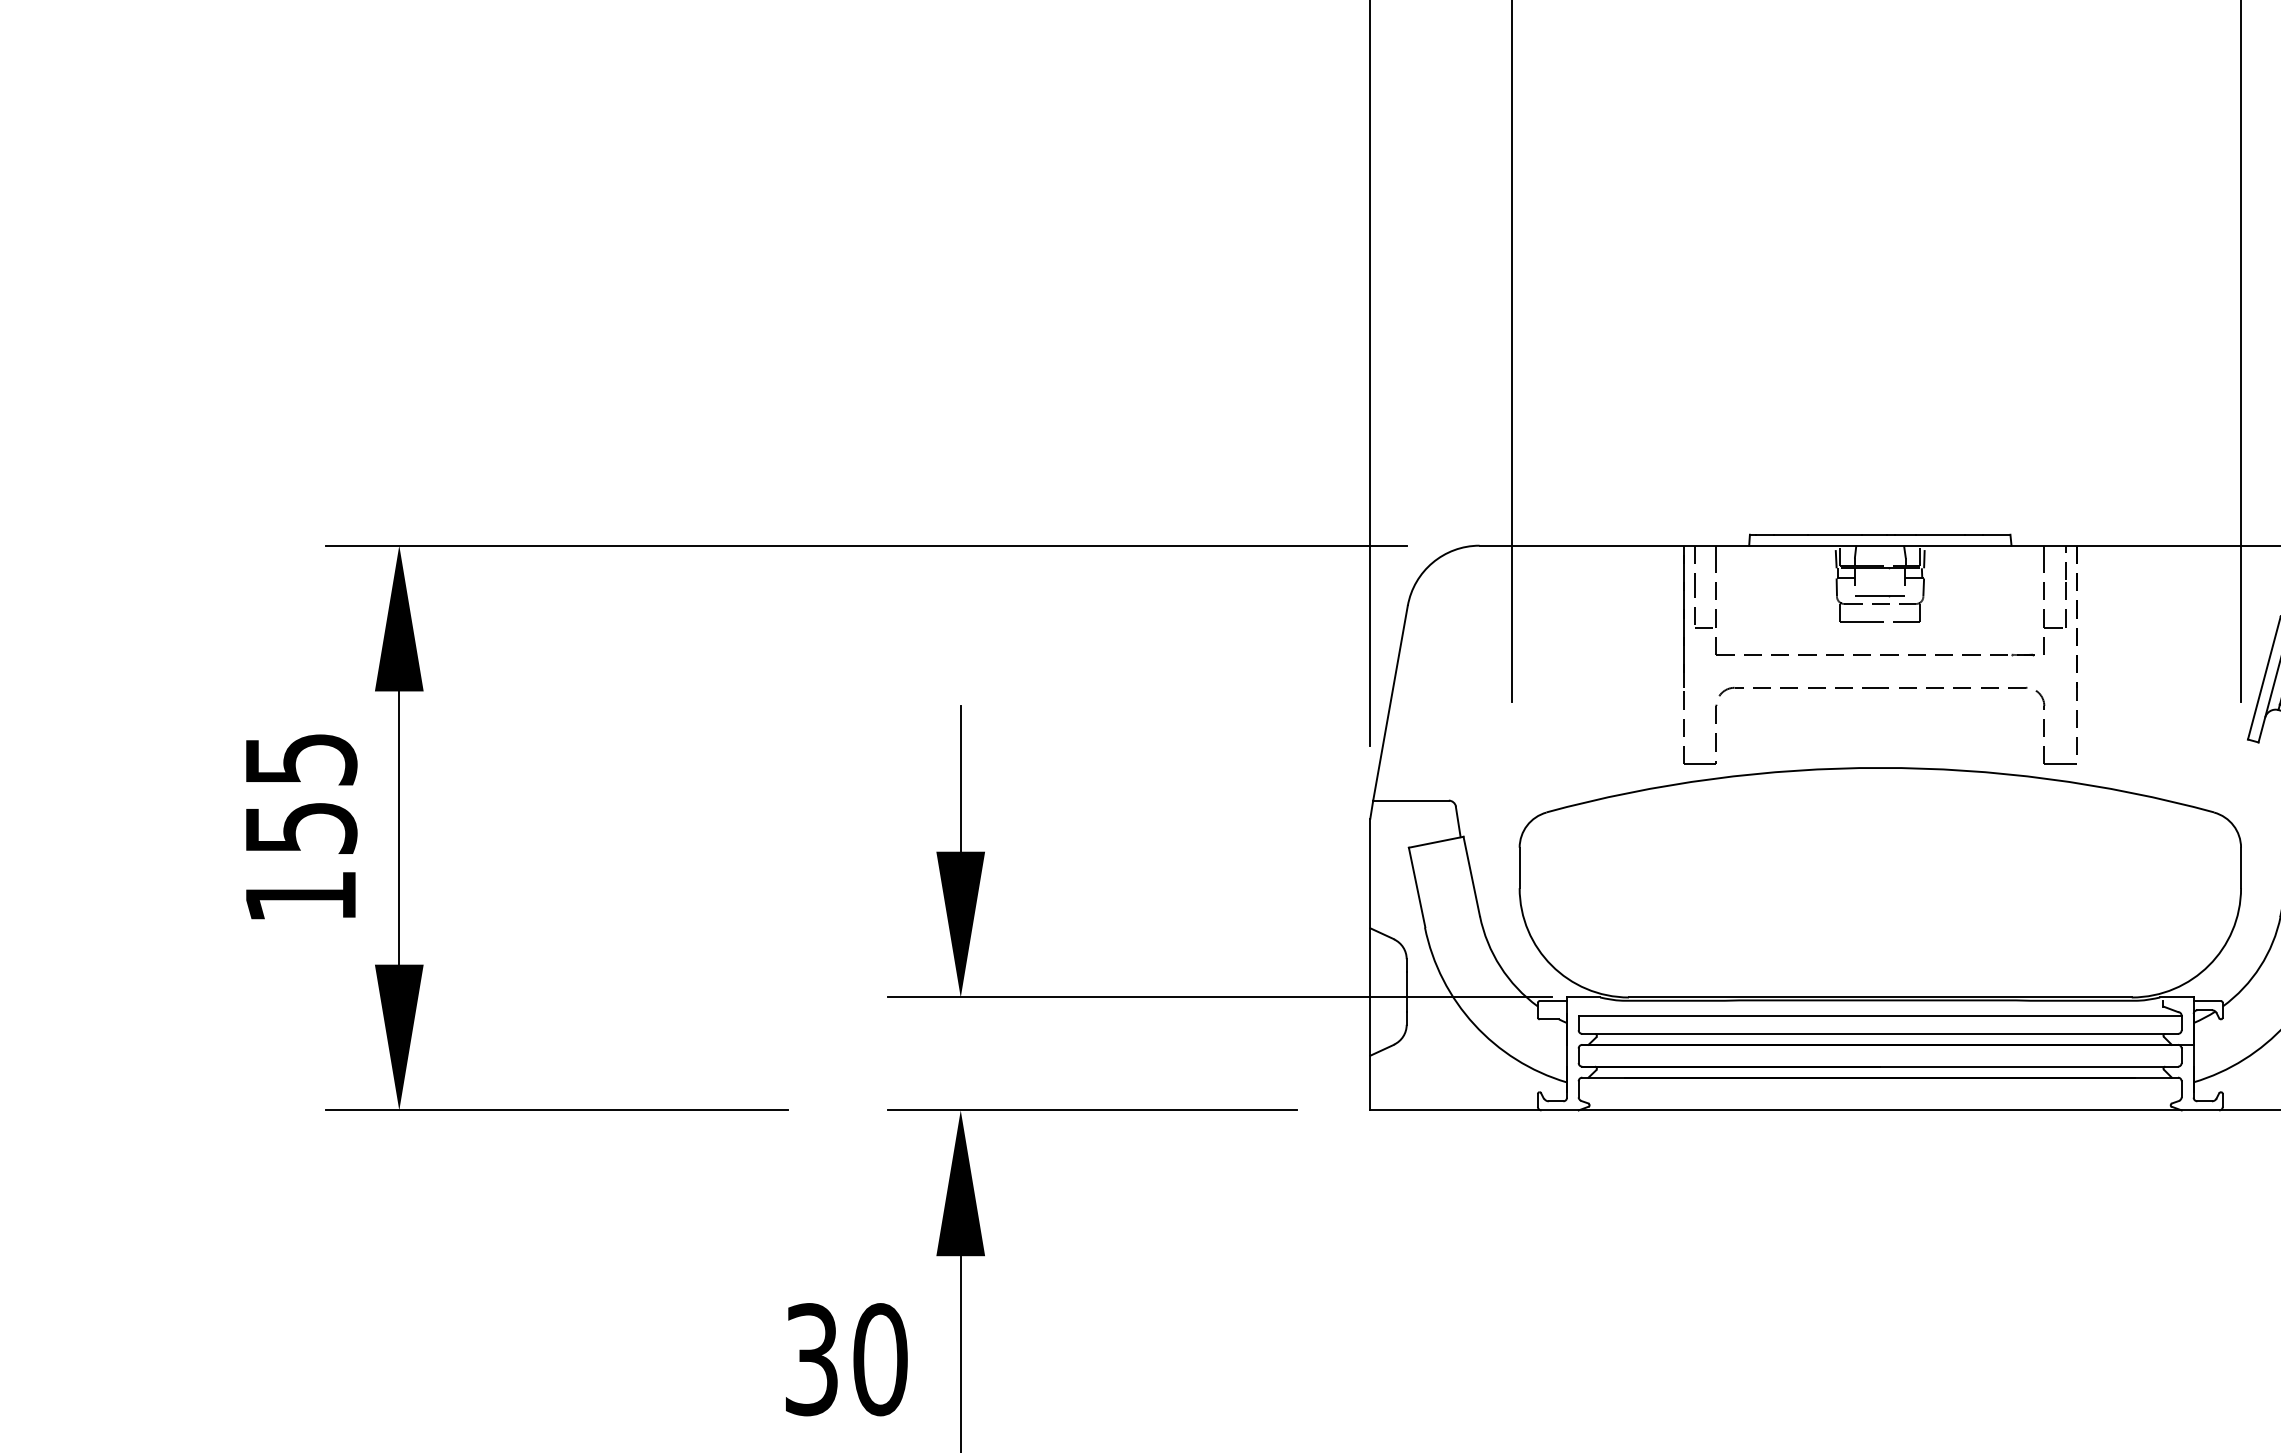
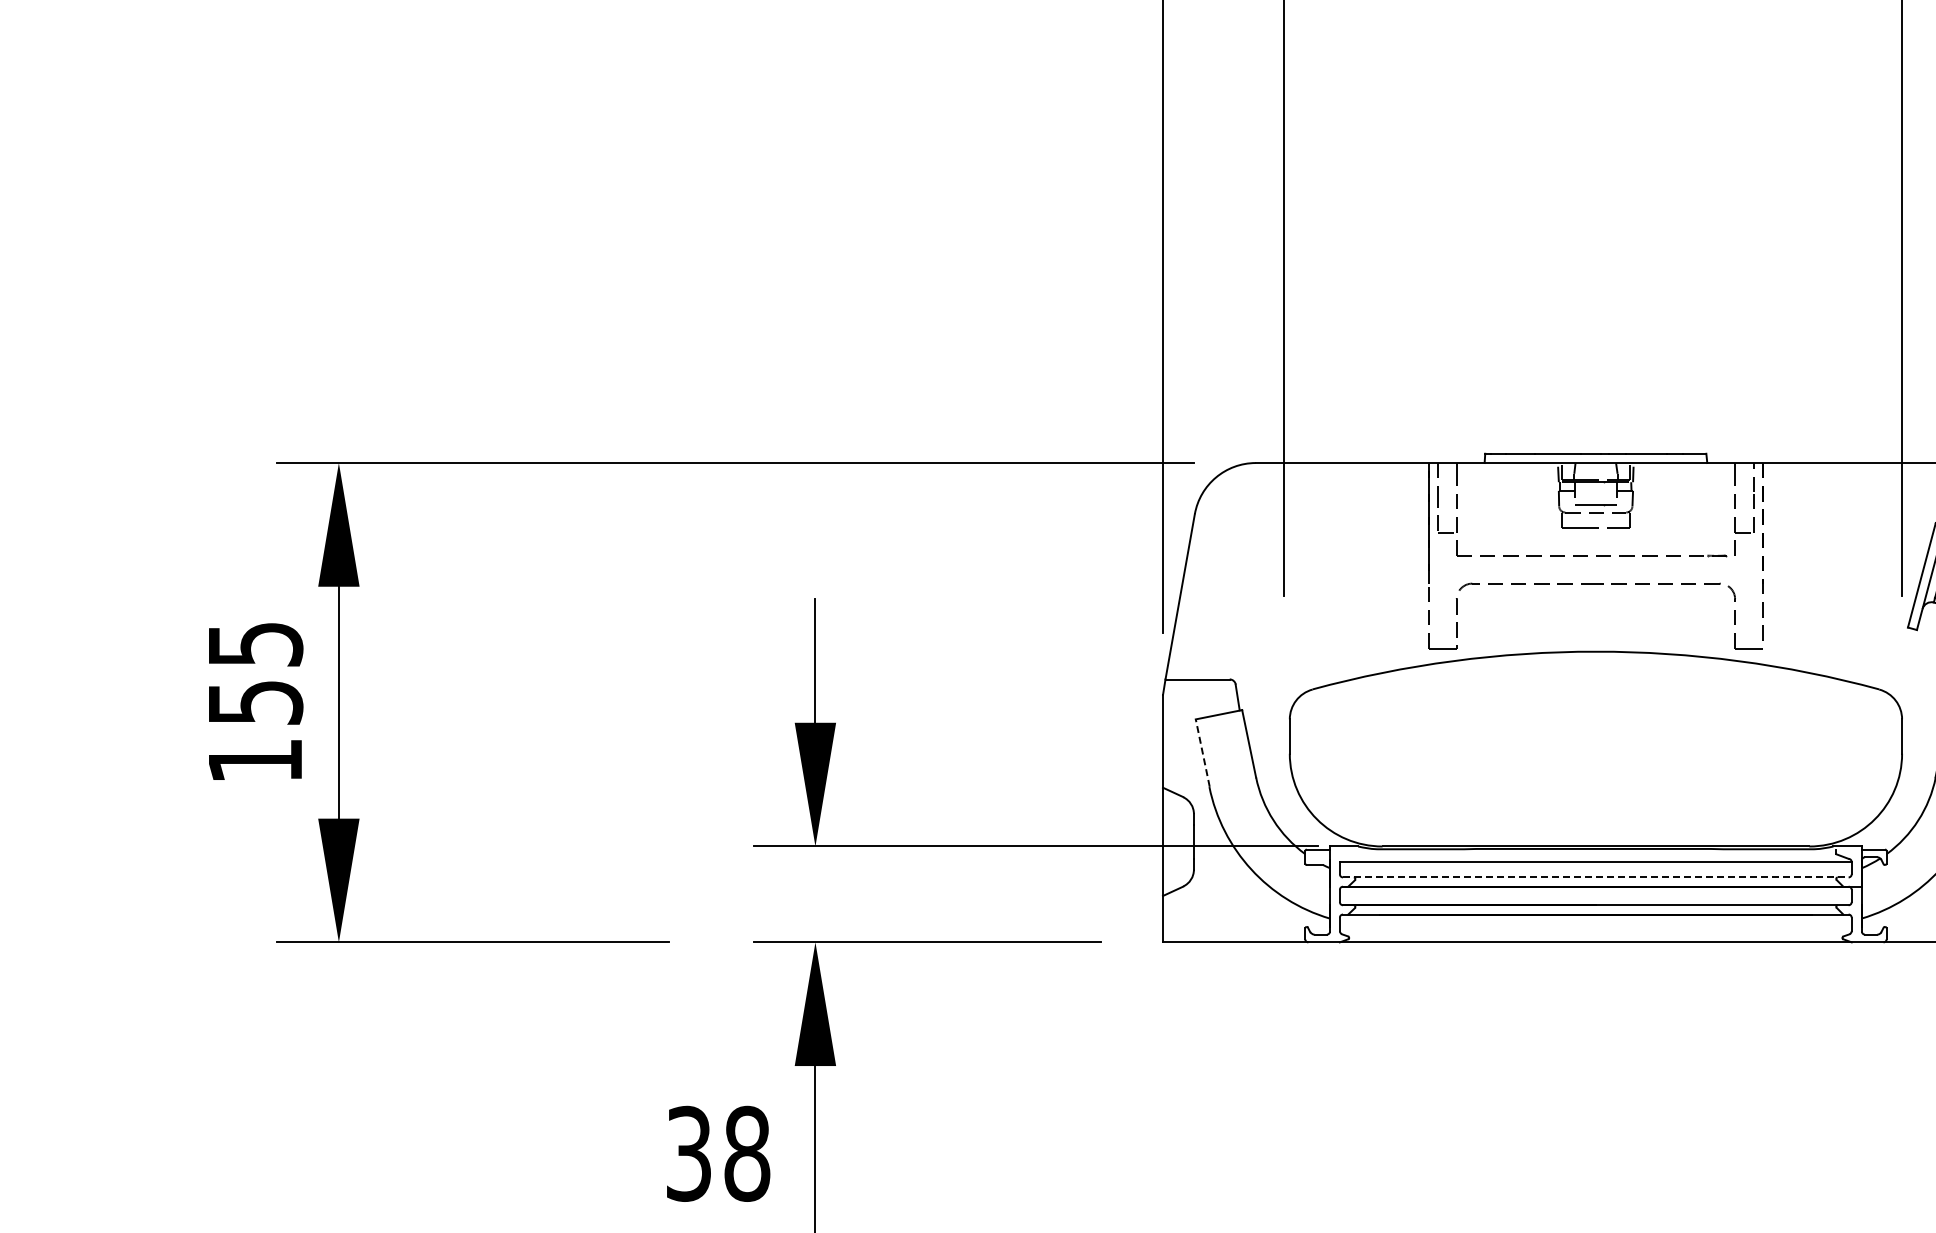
line: (1416, 886) -> (1202, 752), solid -> dashed
line: (1879, 1034) -> (1595, 877), solid -> dashed
text: (880, 1359) -> (747, 1153), 30 -> 38

